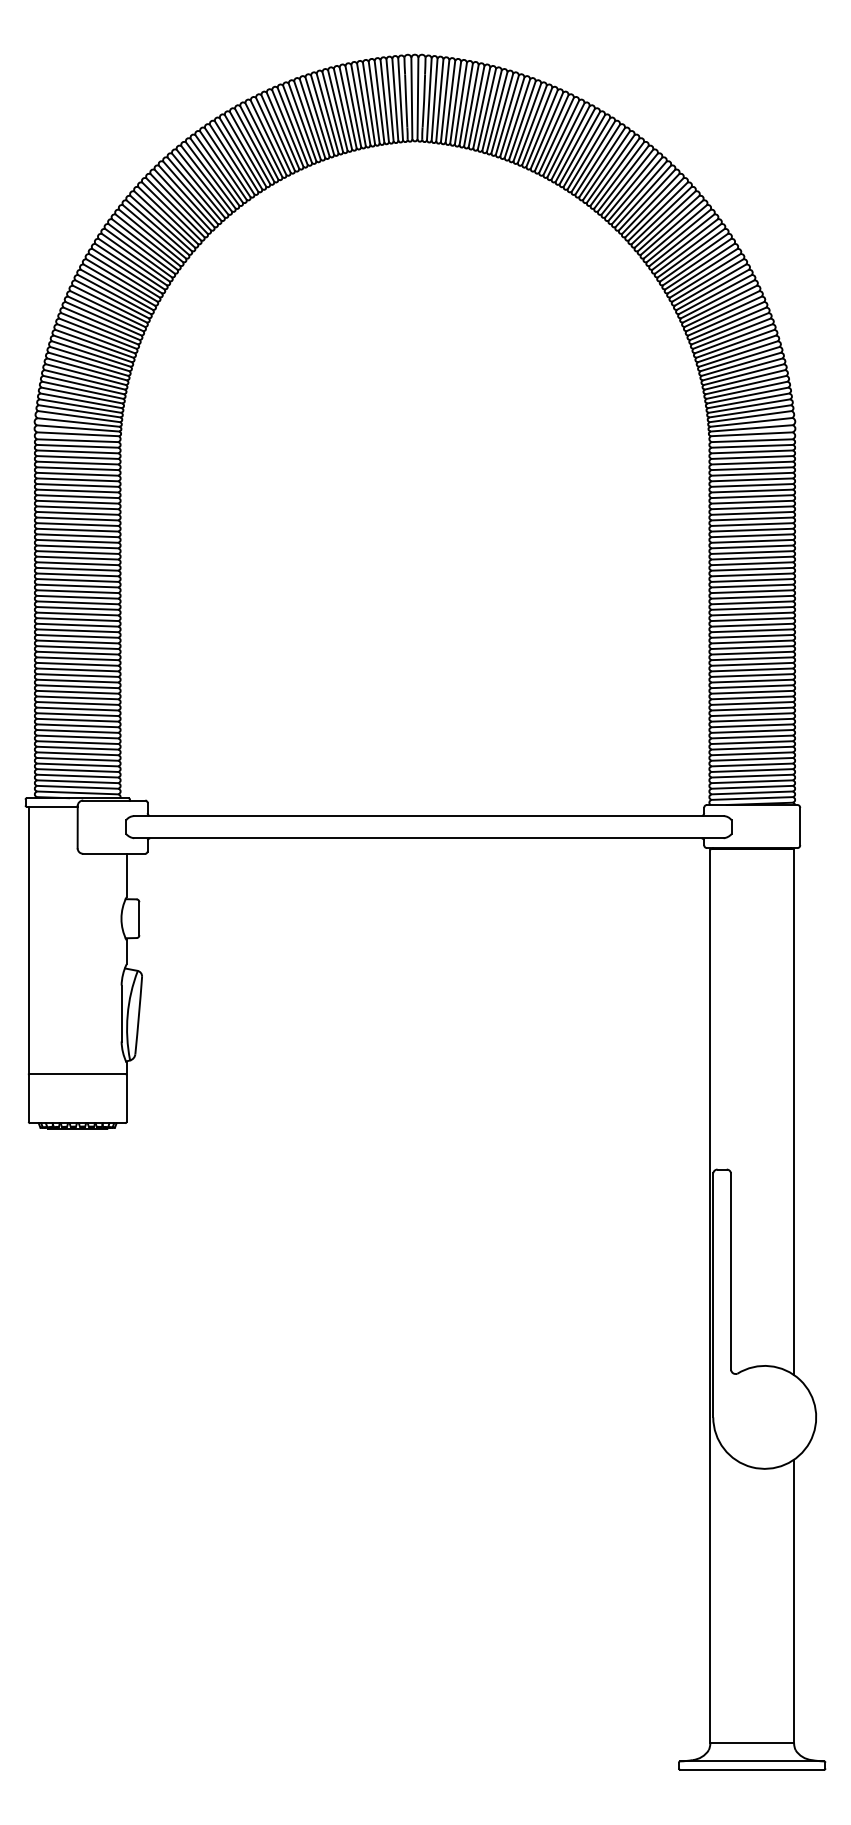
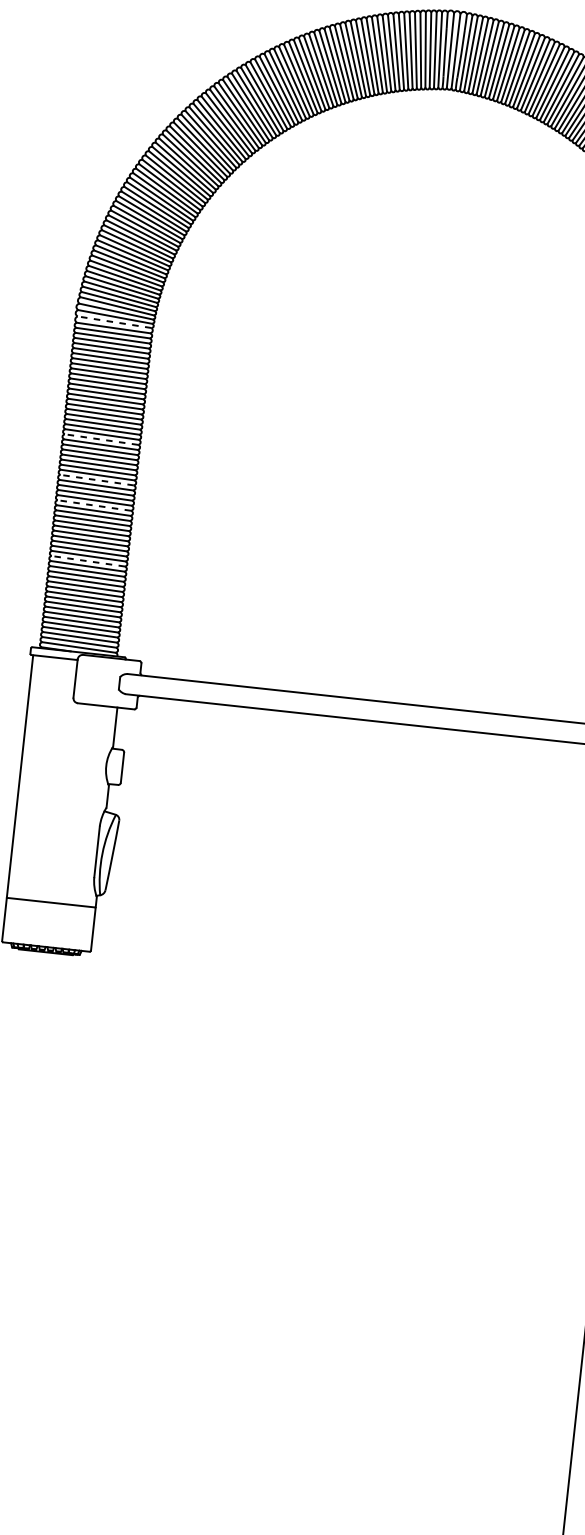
line: (78, 434) -> (115, 322), solid -> dashed
line: (77, 563) -> (101, 439), solid -> dashed
line: (77, 608) -> (96, 480), solid -> dashed
line: (77, 636) -> (94, 505), solid -> dashed
line: (77, 697) -> (88, 560), solid -> dashed

